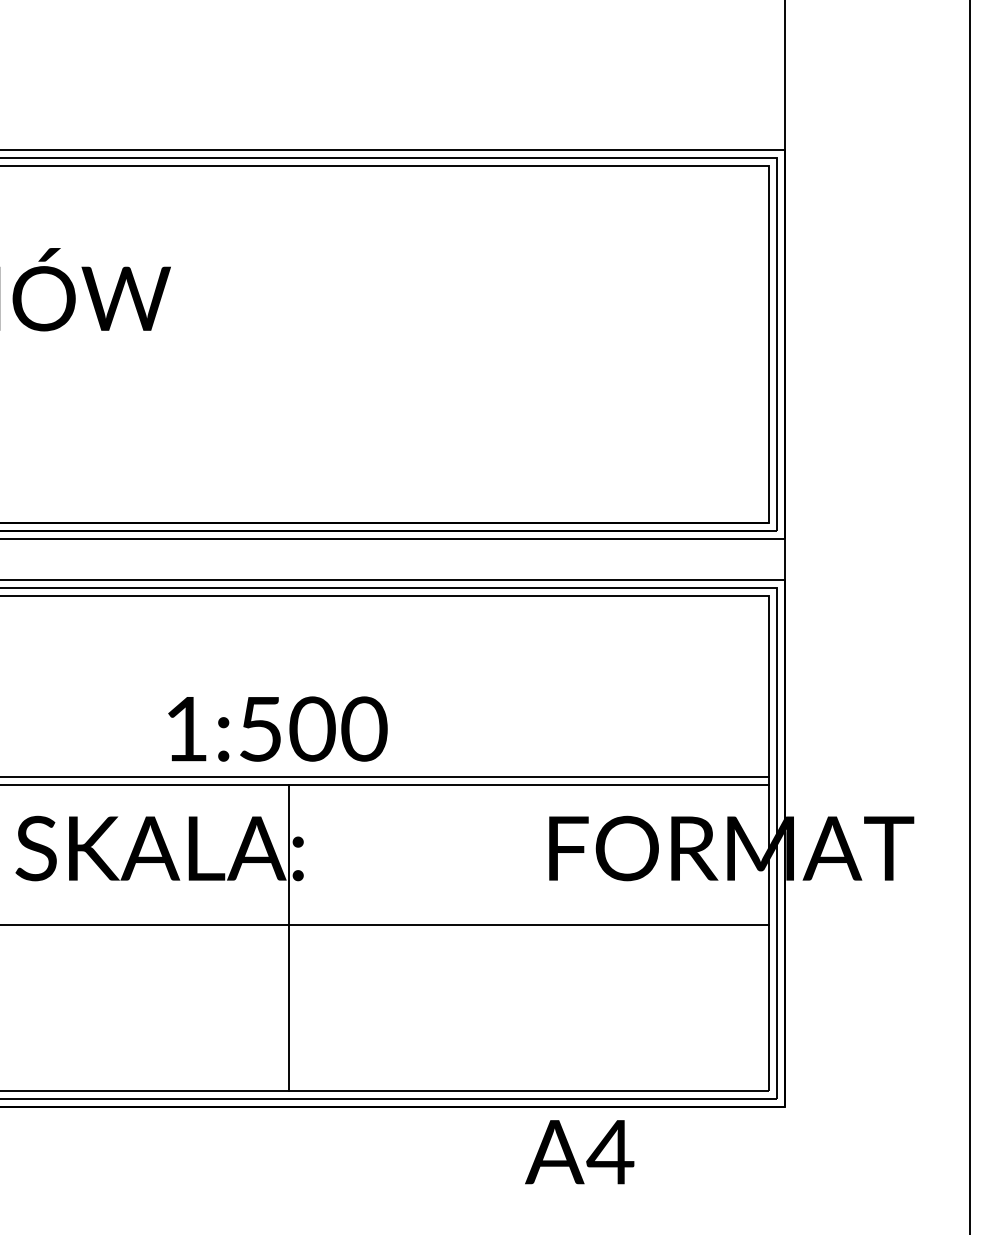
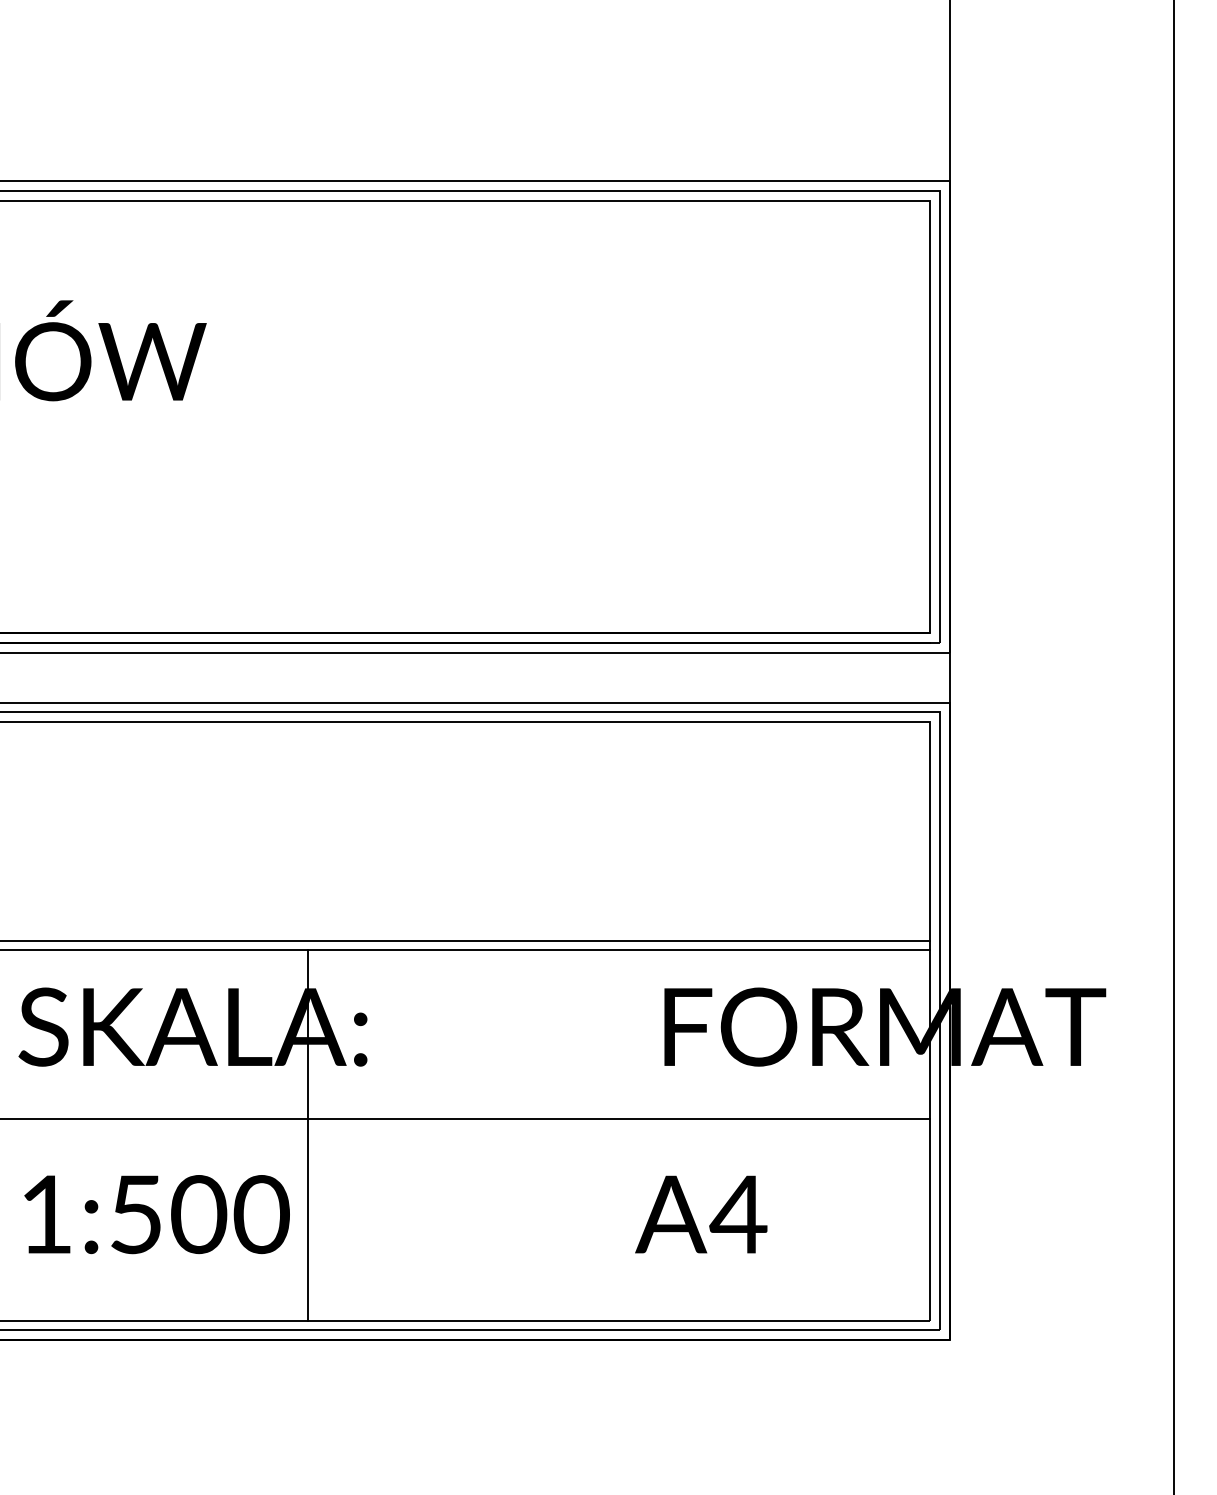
text: (277, 729) -> (156, 1214), moved
line: (289, 938) -> (308, 1135), moved
text: (579, 1152) -> (701, 1214), moved

